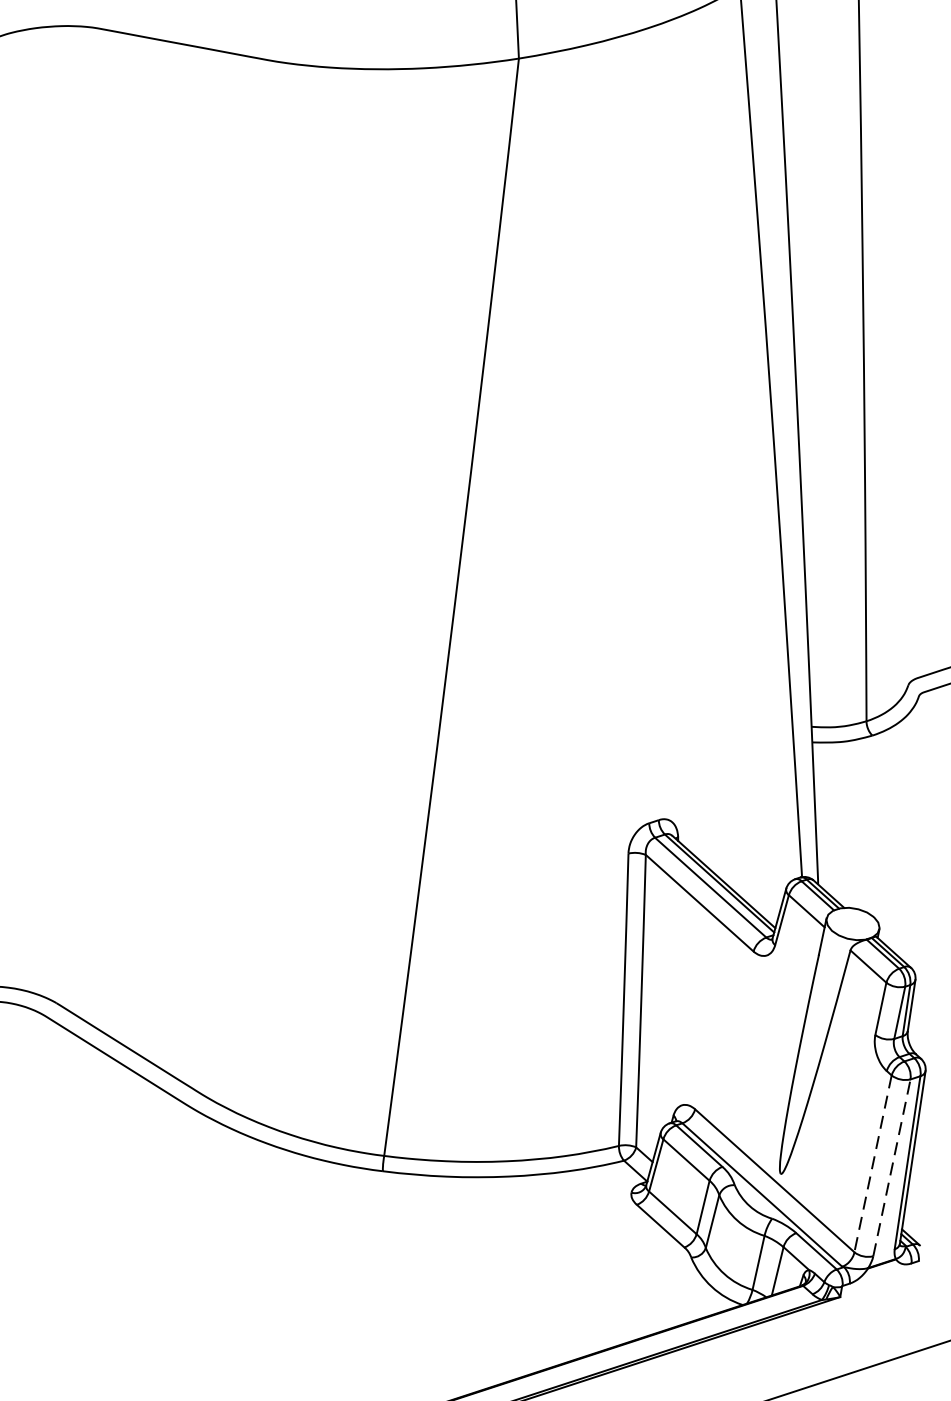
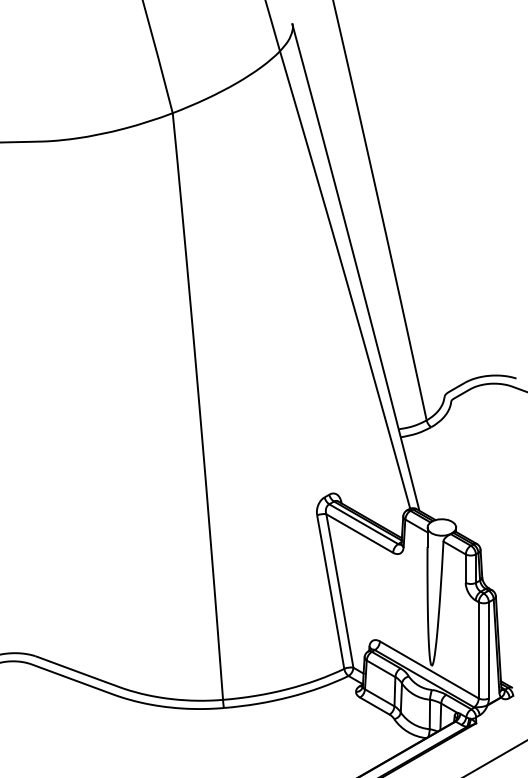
line: (872, 1164) -> (478, 650), dashed -> solid
line: (891, 1166) -> (488, 649), dashed -> solid

